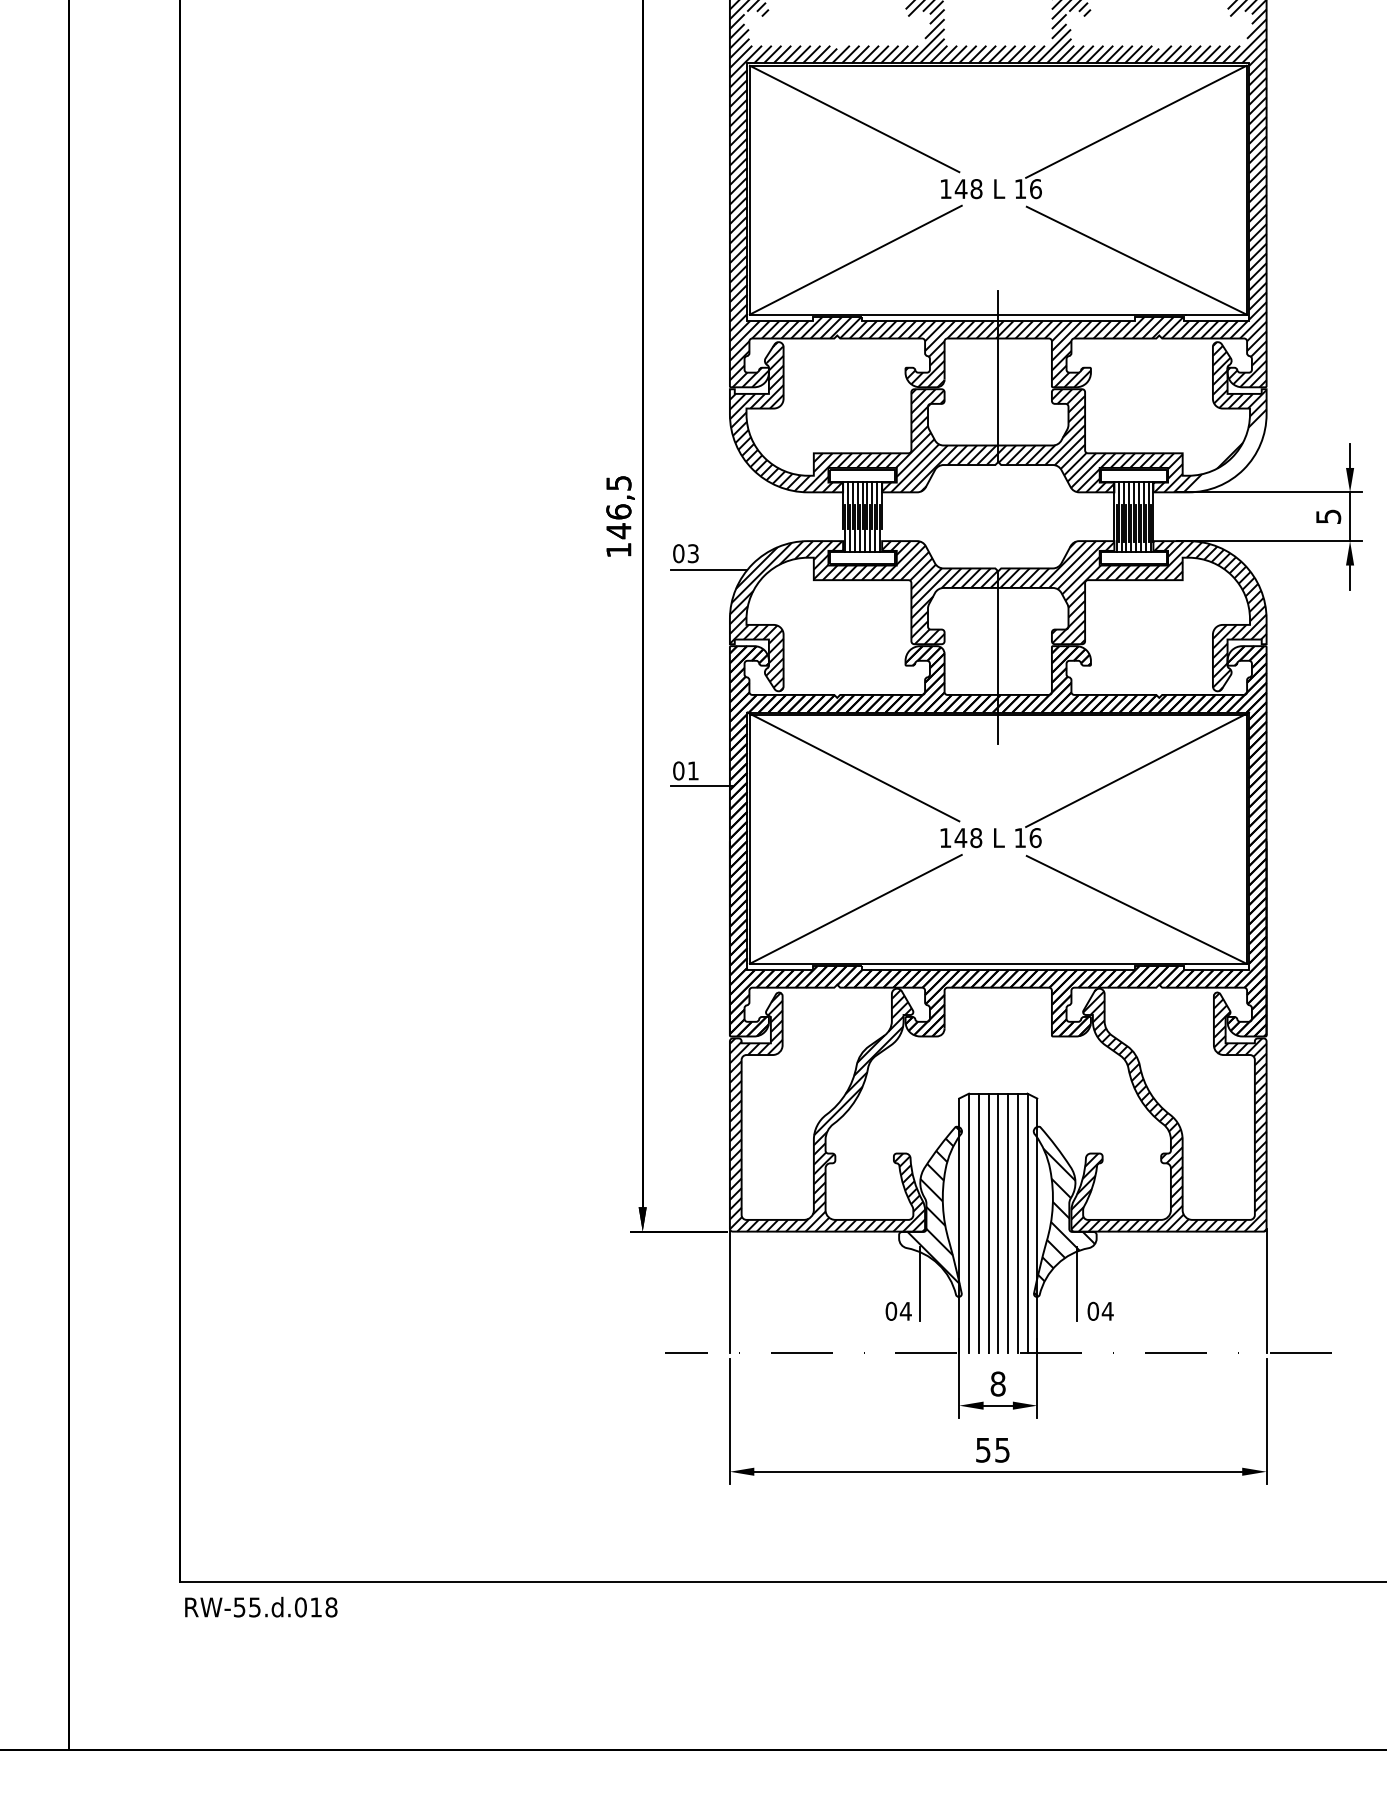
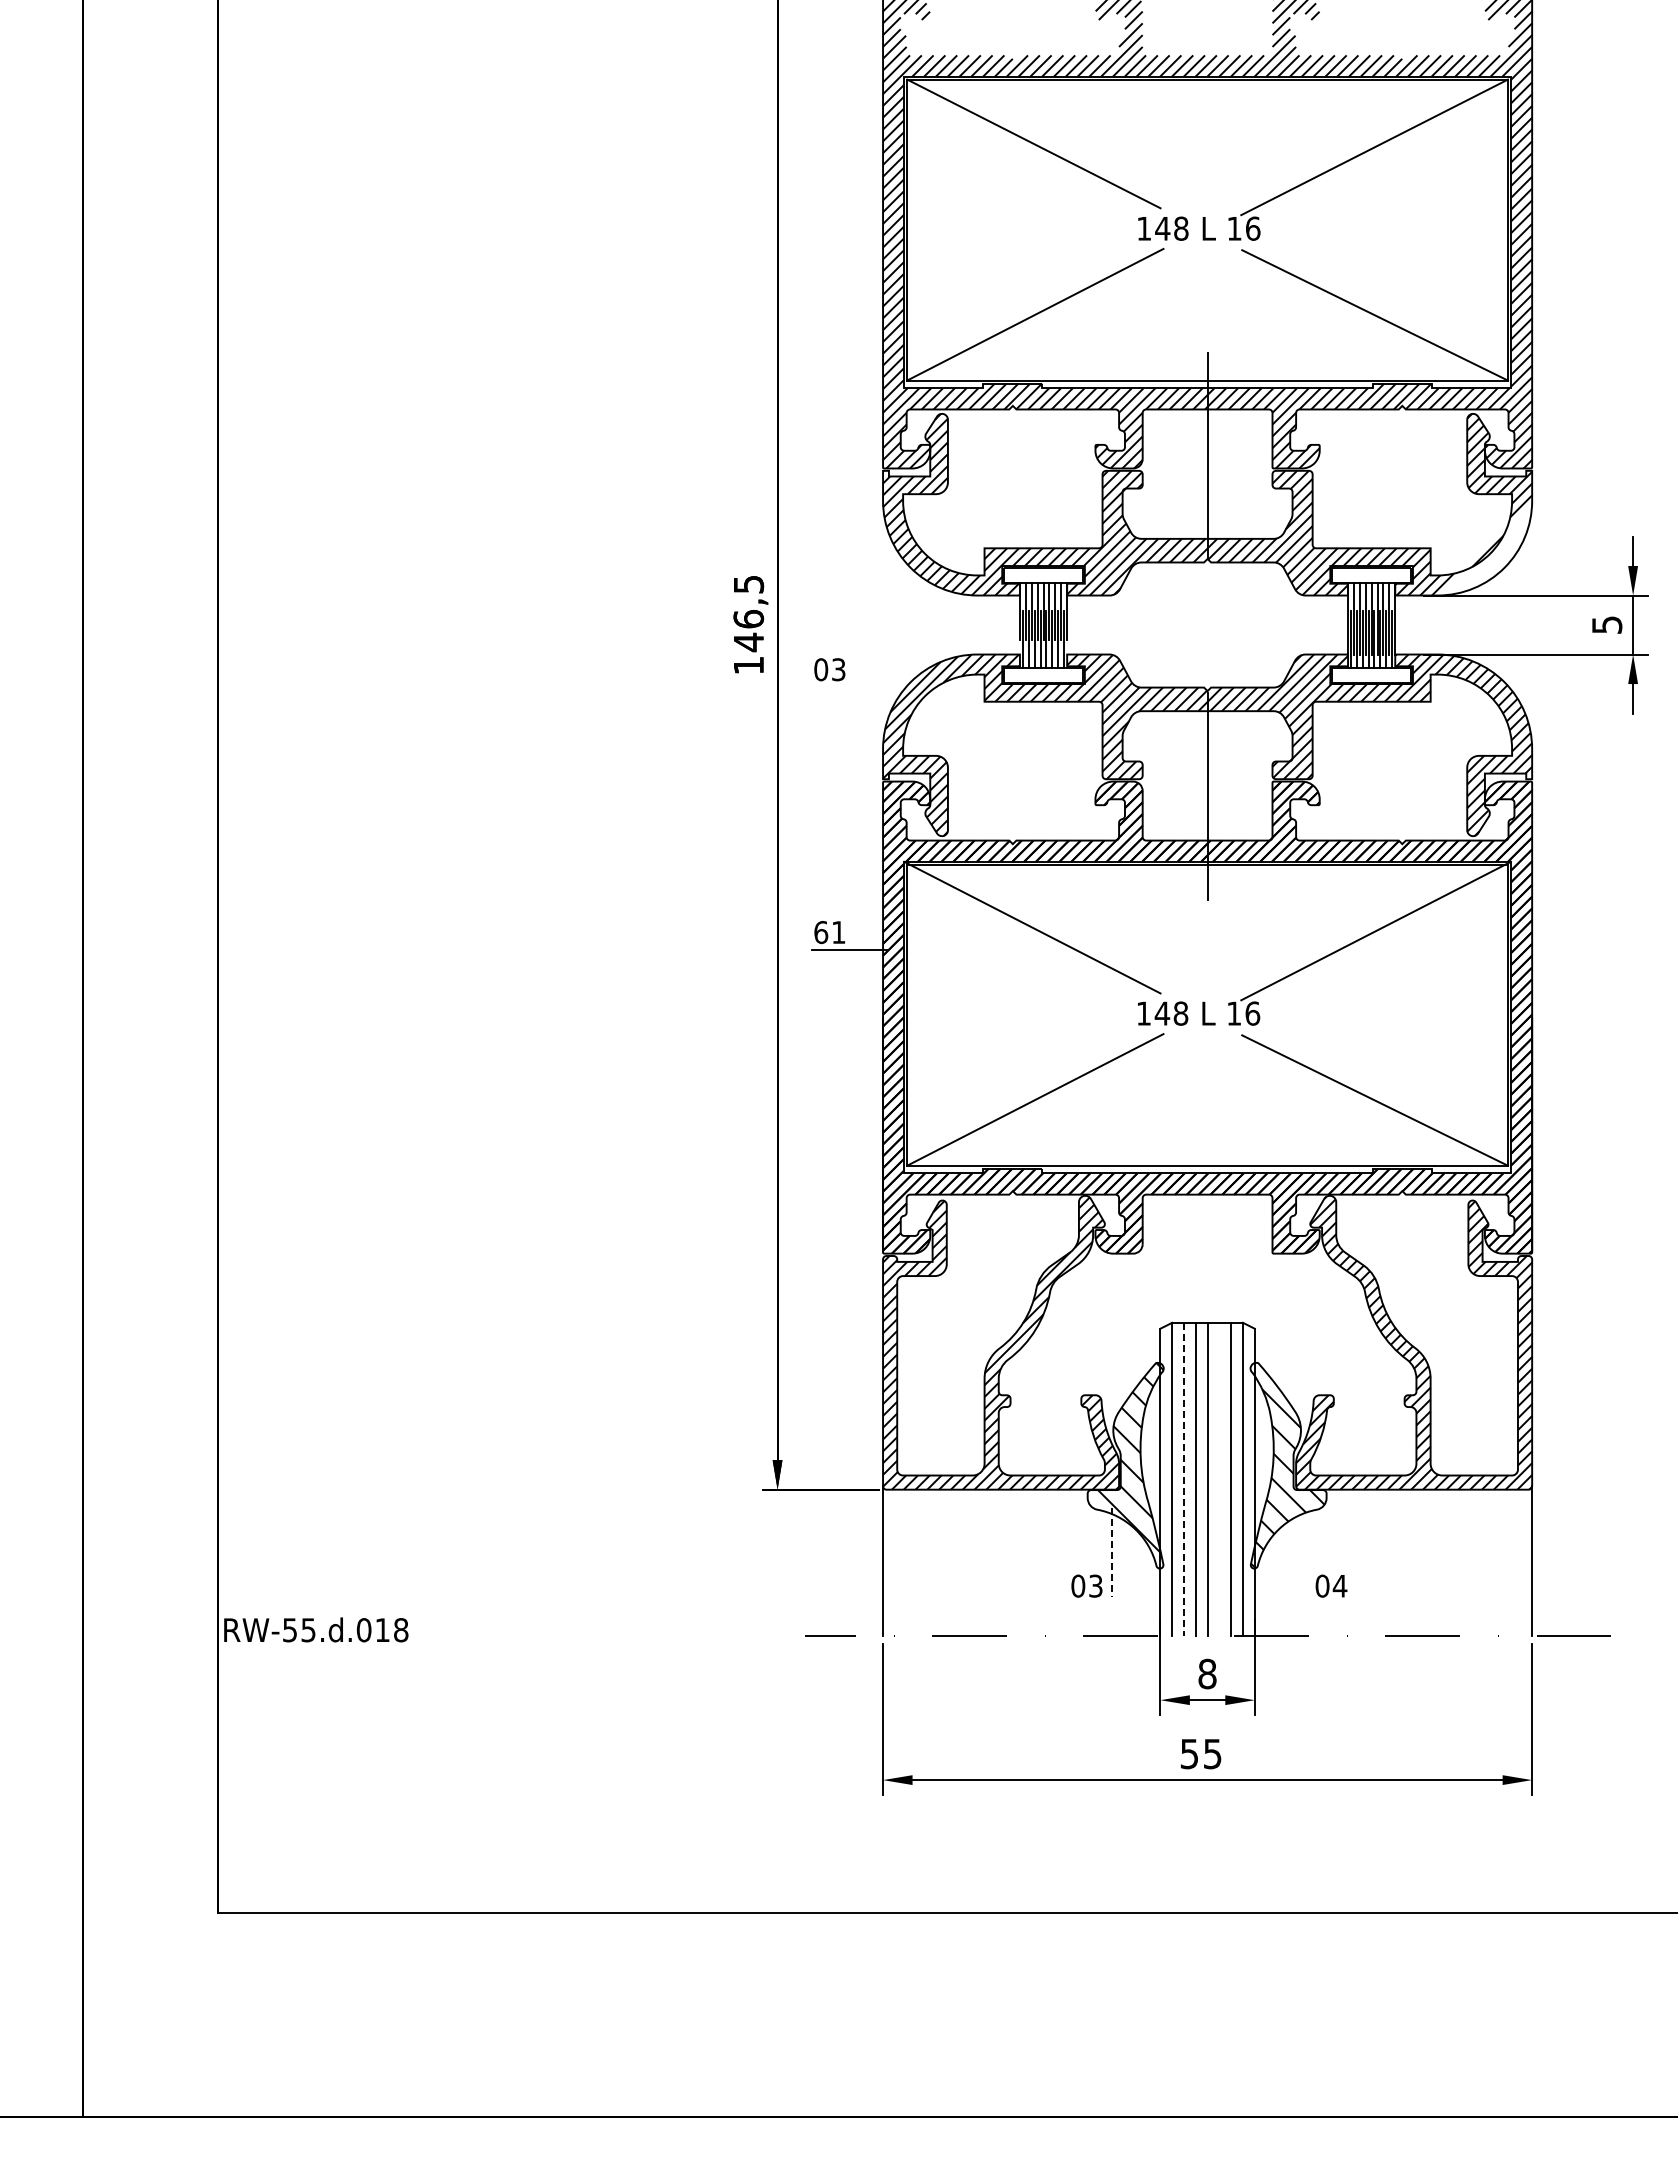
line: (708, 570) -> (857, 689), removed
text: (679, 770) -> (821, 932), 01 -> 61
line: (978, 1223) -> (1183, 1479), solid -> dashed
line: (1008, 1223) -> (1219, 1479), removed
line: (919, 1283) -> (1112, 1552), solid -> dashed
line: (1076, 1283) -> (1302, 1552), removed
text: (905, 1310) -> (1095, 1585), 04 -> 03
text: (261, 1606) -> (316, 1629), moved

